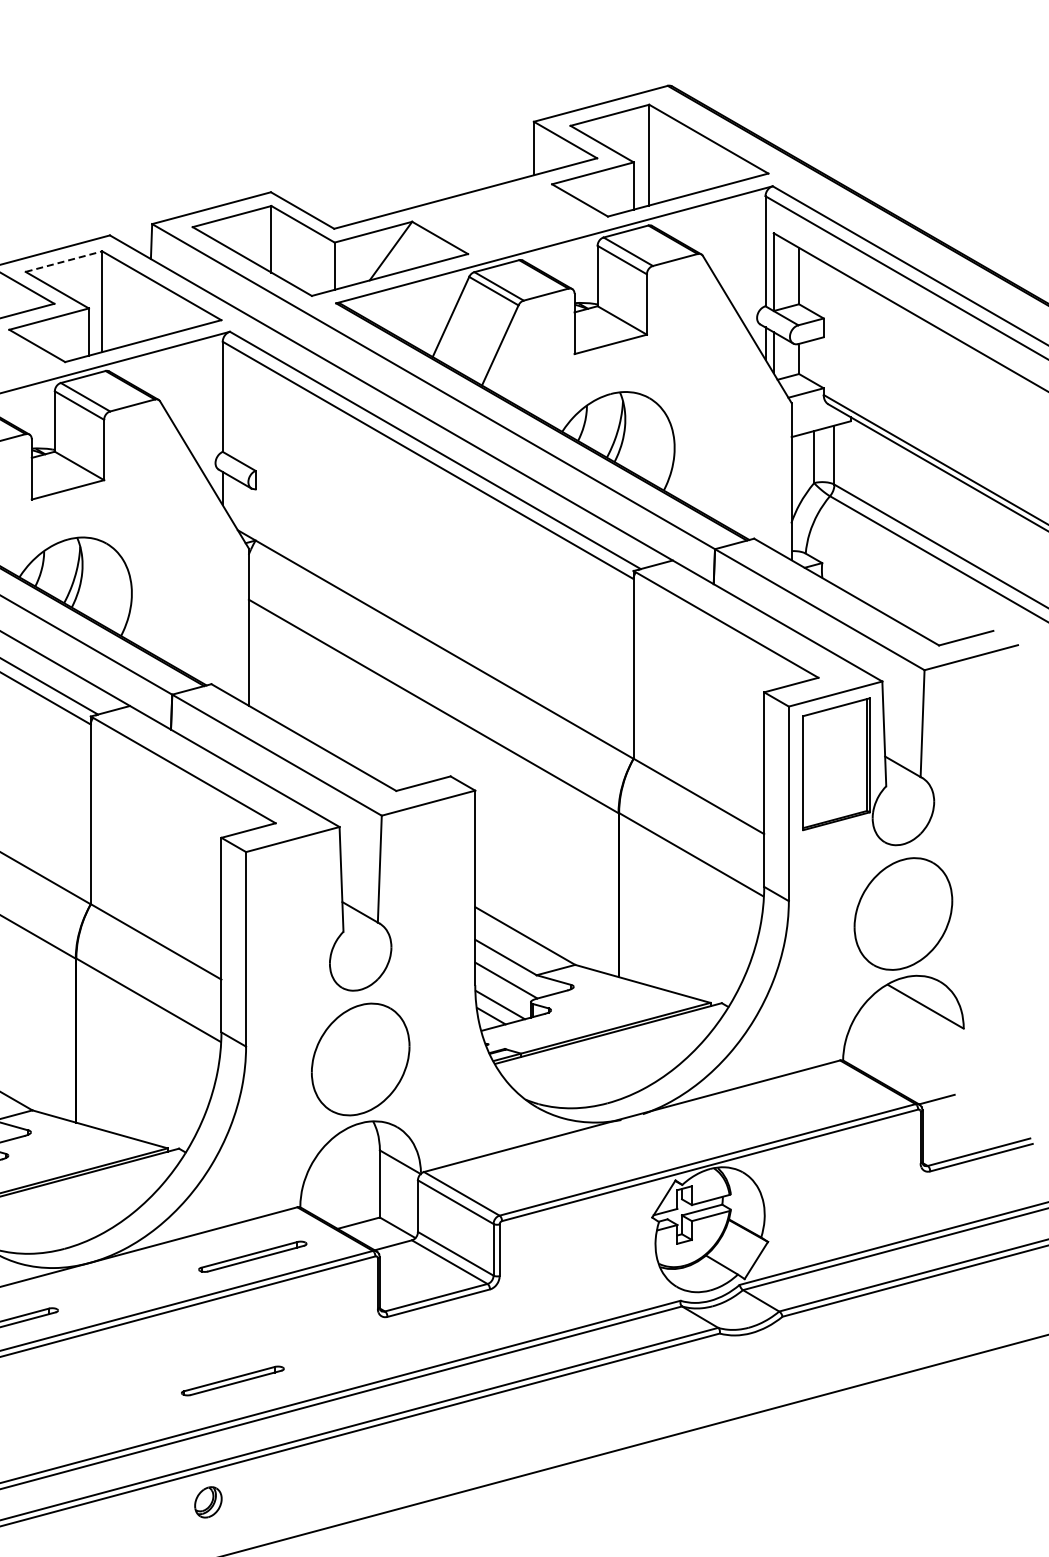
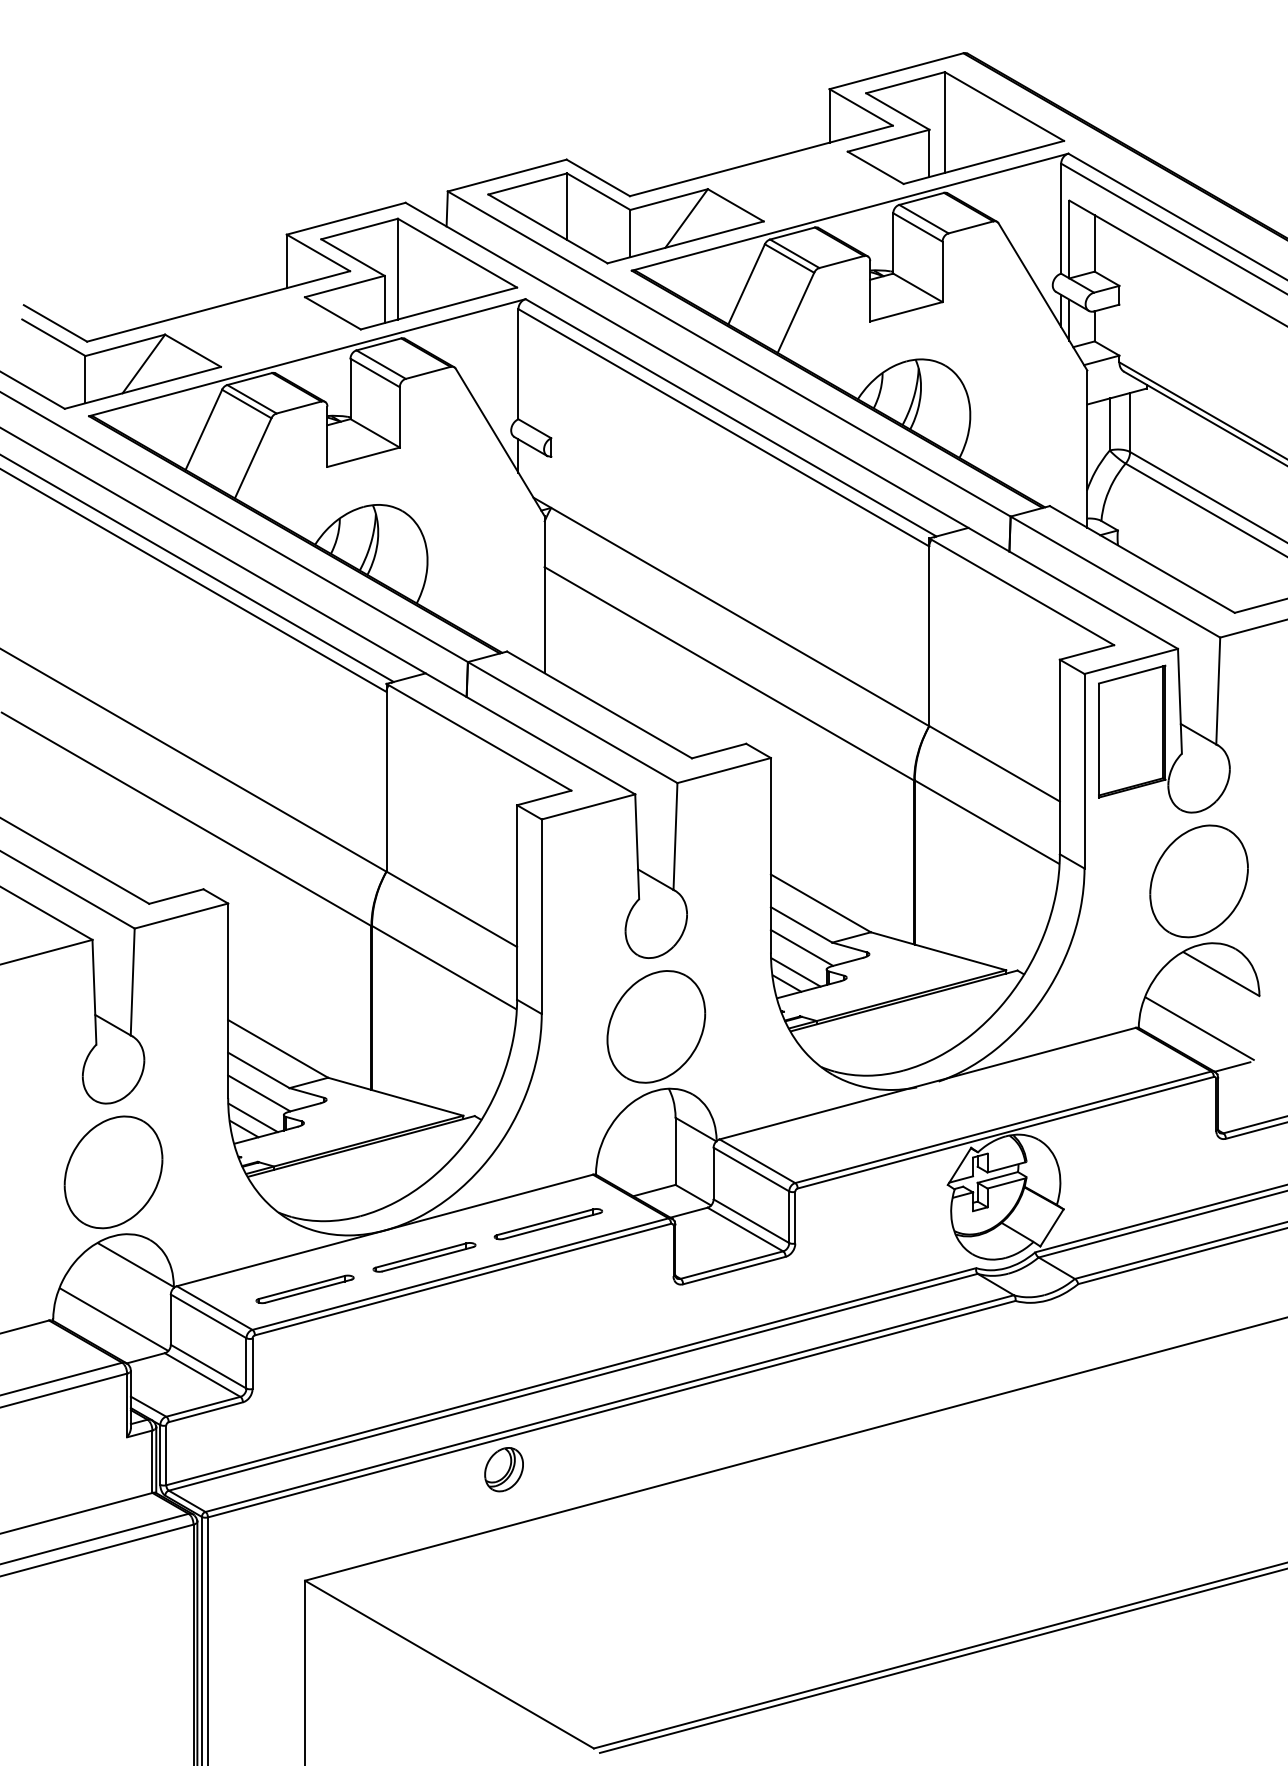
line: (63, 262) -> (359, 229), dashed -> solid
line: (903, 1061) -> (1199, 1028), added
part: (232, 1381) -> (424, 1257), moved
part: (207, 1502) -> (503, 1469), size x1.43

